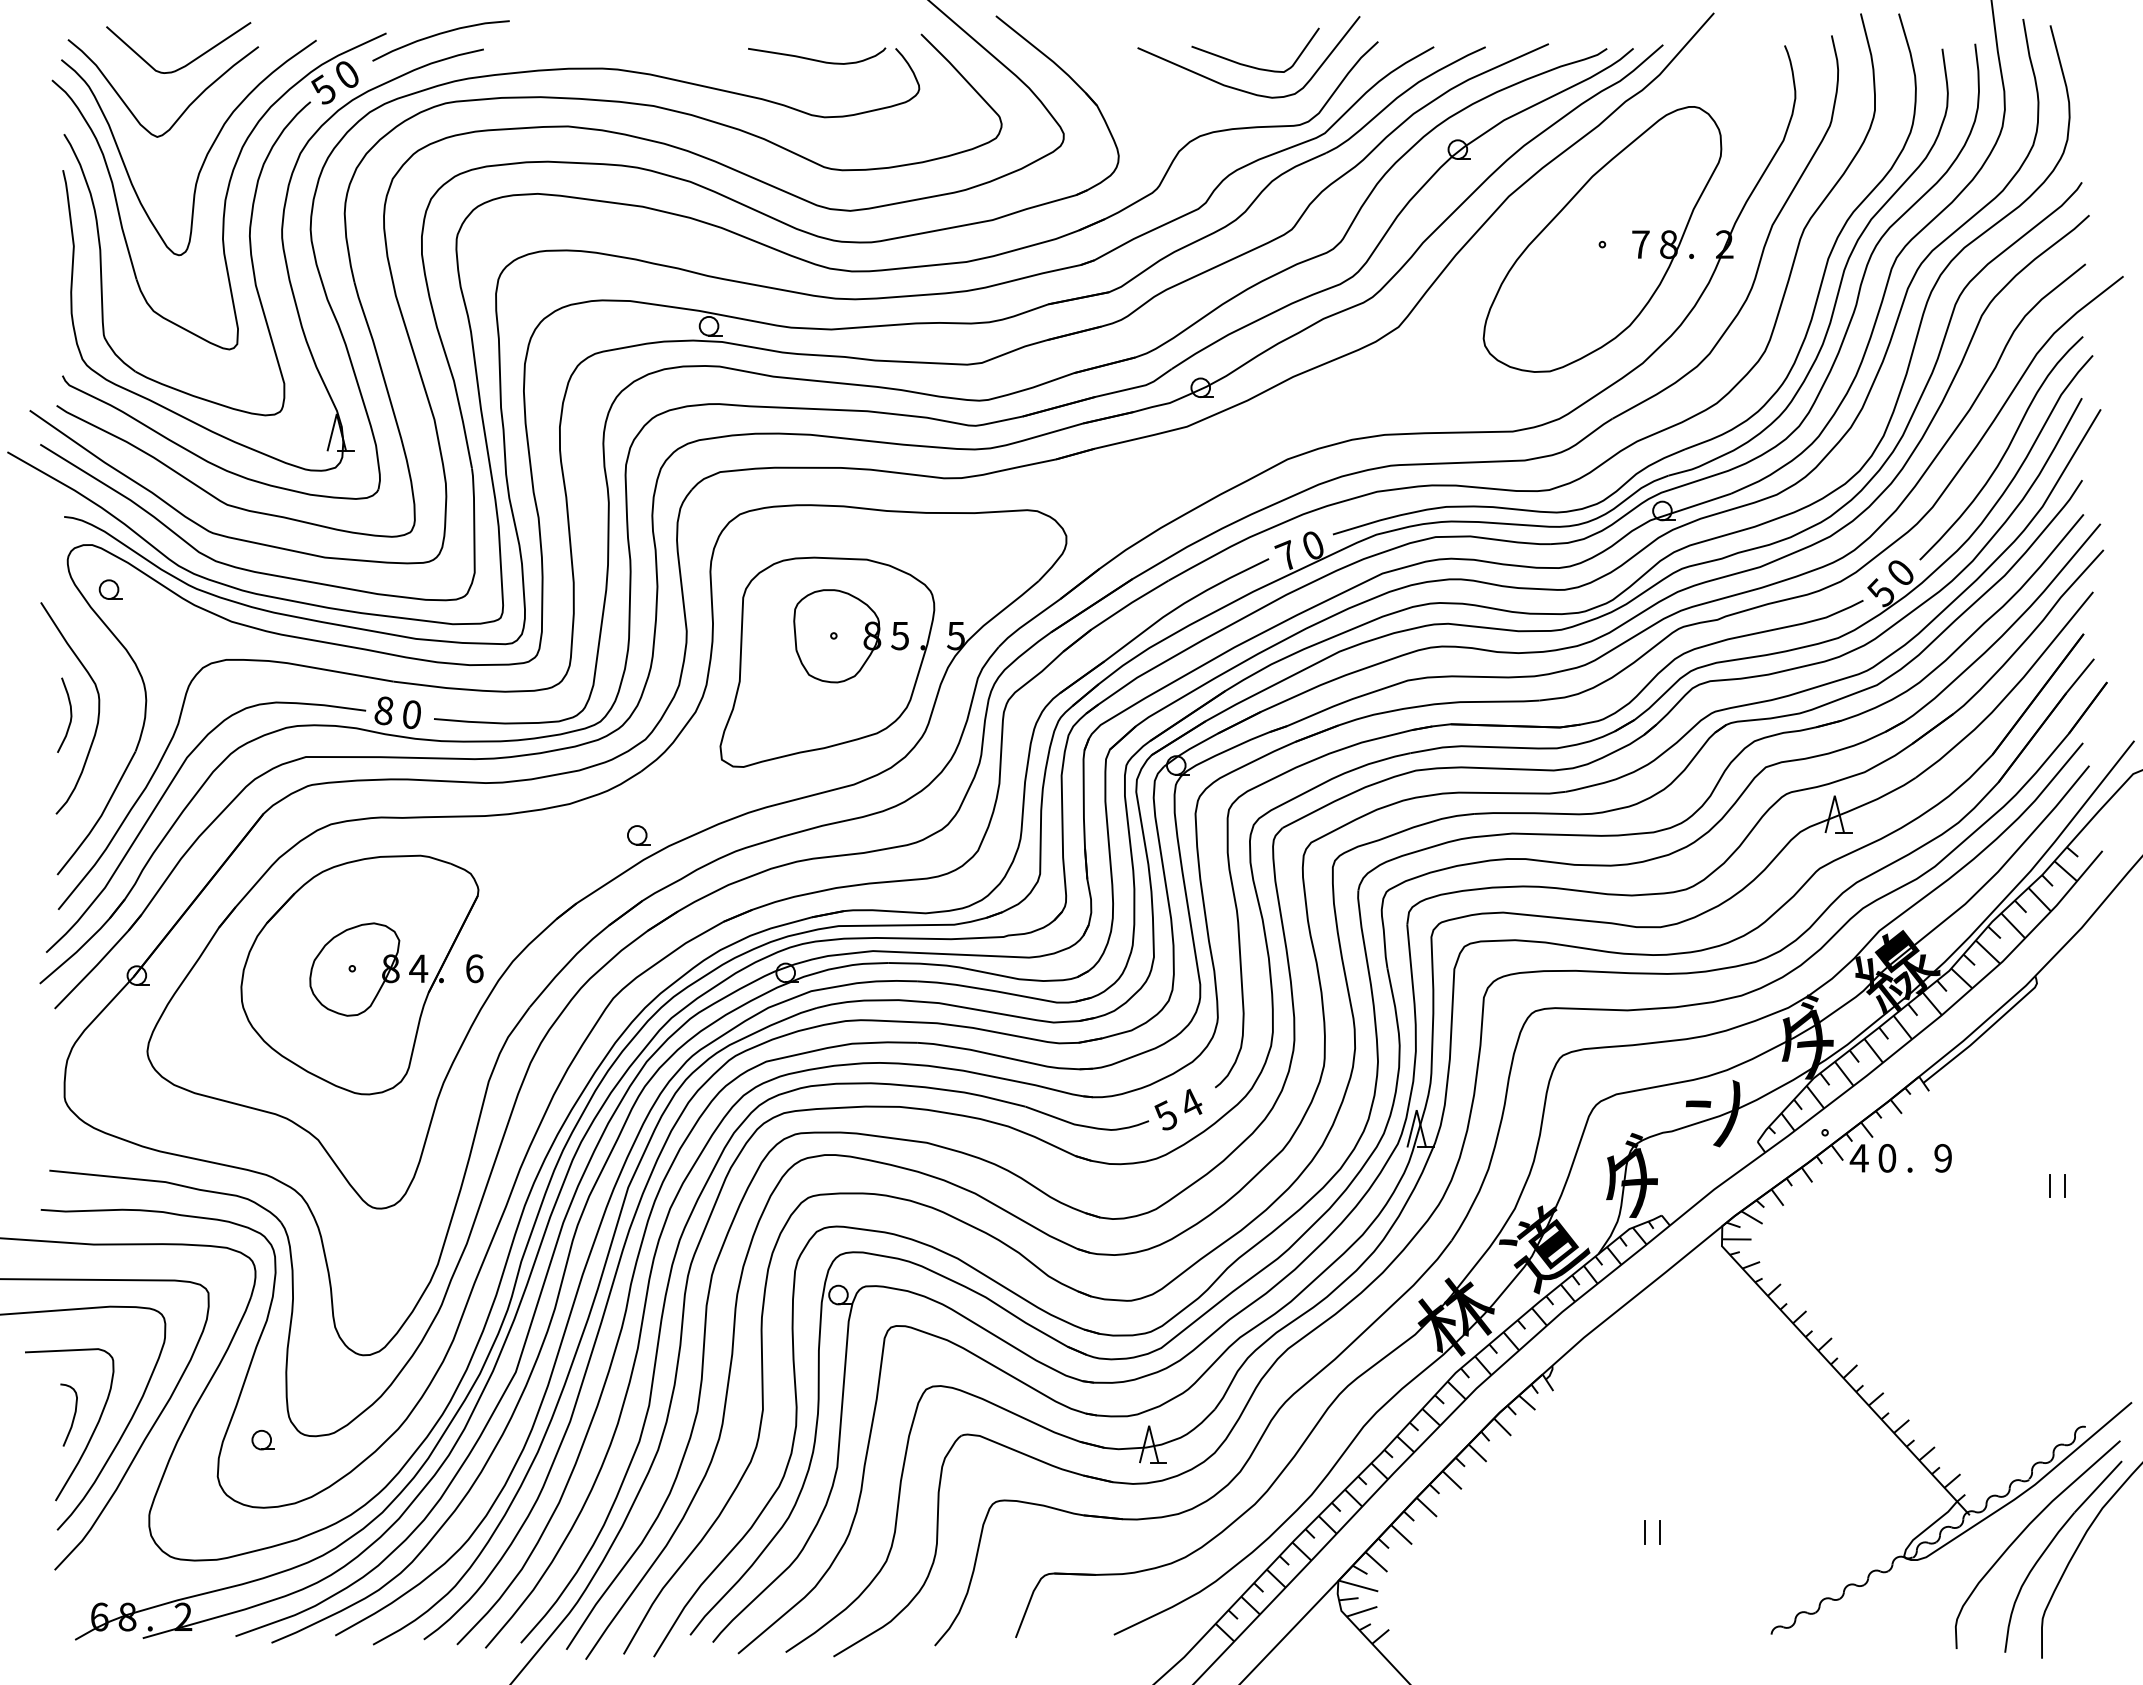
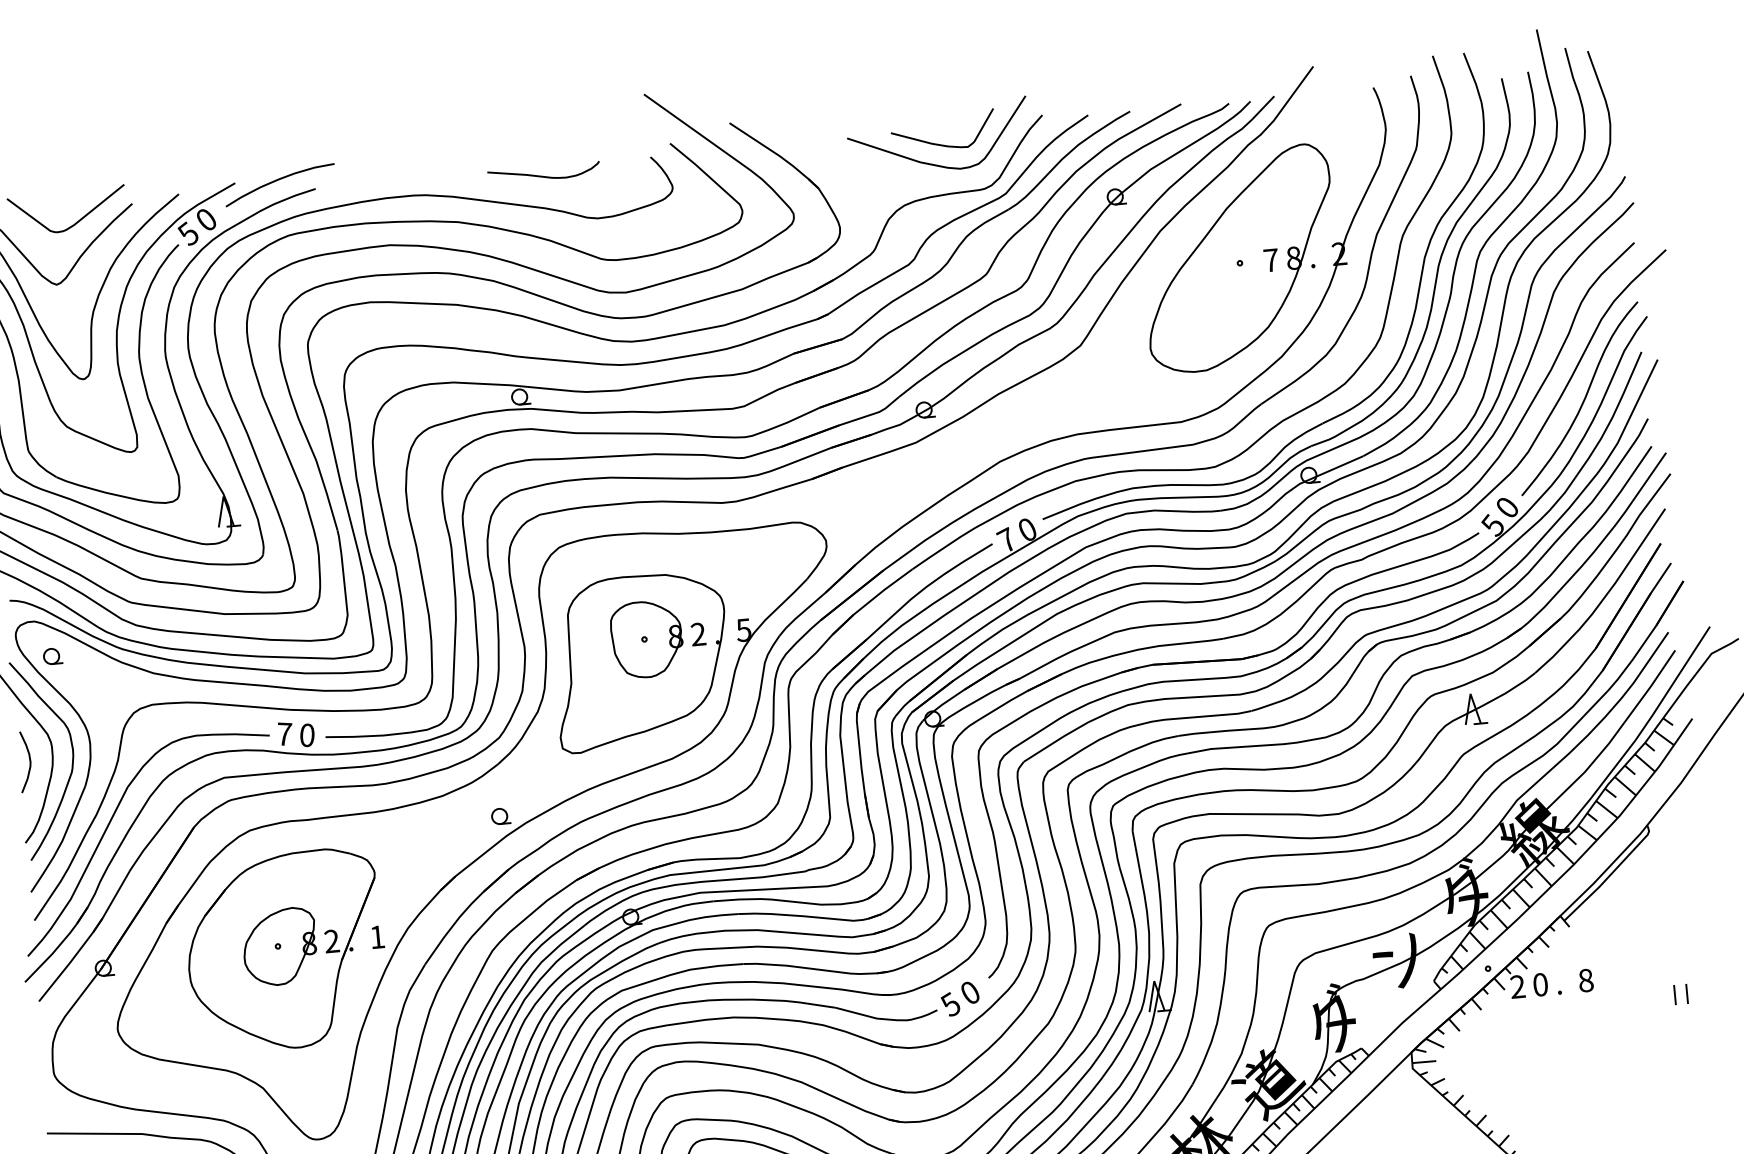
curve: (817, 59) -> (544, 175), moved
text: (899, 635) -> (697, 634), 5 -> 2
text: (384, 710) -> (284, 734), 8 -> 7
curve: (122, 716) -> (72, 758), added
text: (418, 968) -> (331, 941), 4 -> 2
text: (474, 968) -> (377, 937), 6 -> 1
text: (1191, 1102) -> (970, 991), 4 -> 0
text: (1858, 1157) -> (1517, 986), 4 -> 2
text: (1943, 1157) -> (1586, 979), 9 -> 8

